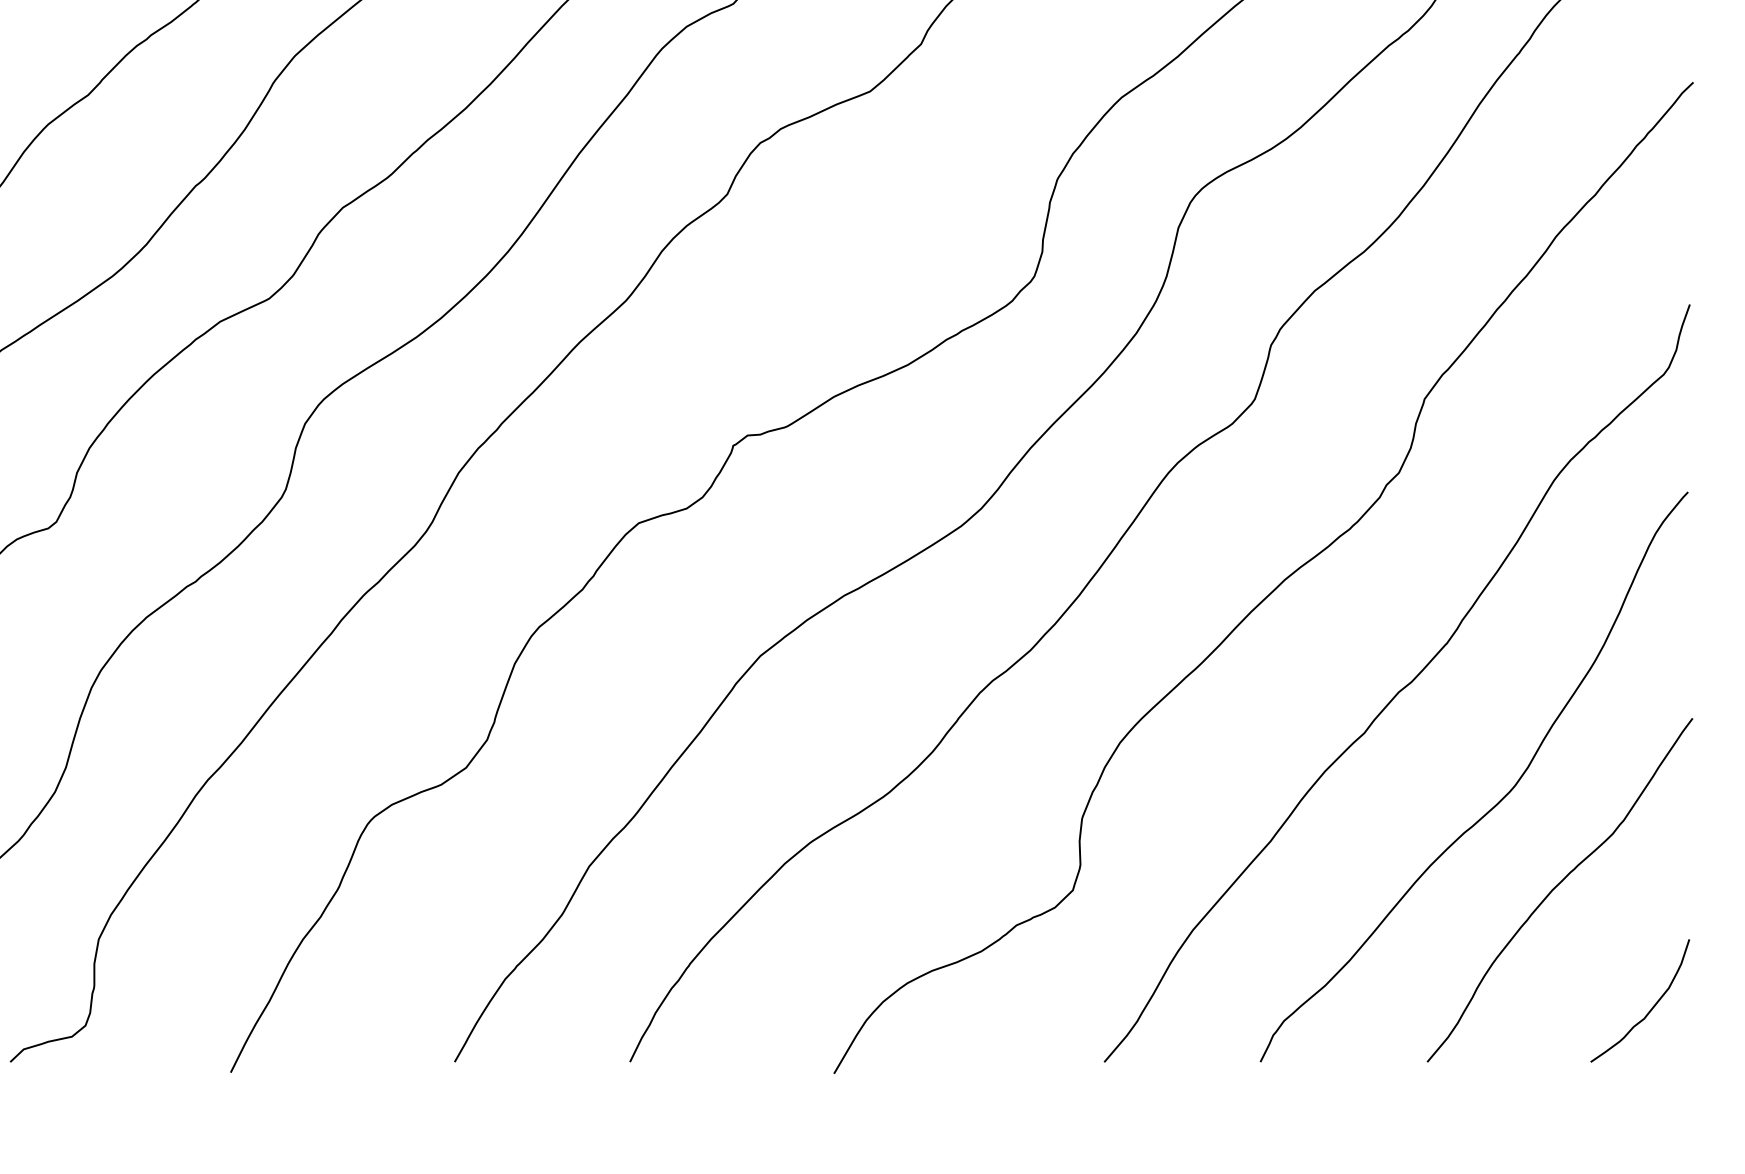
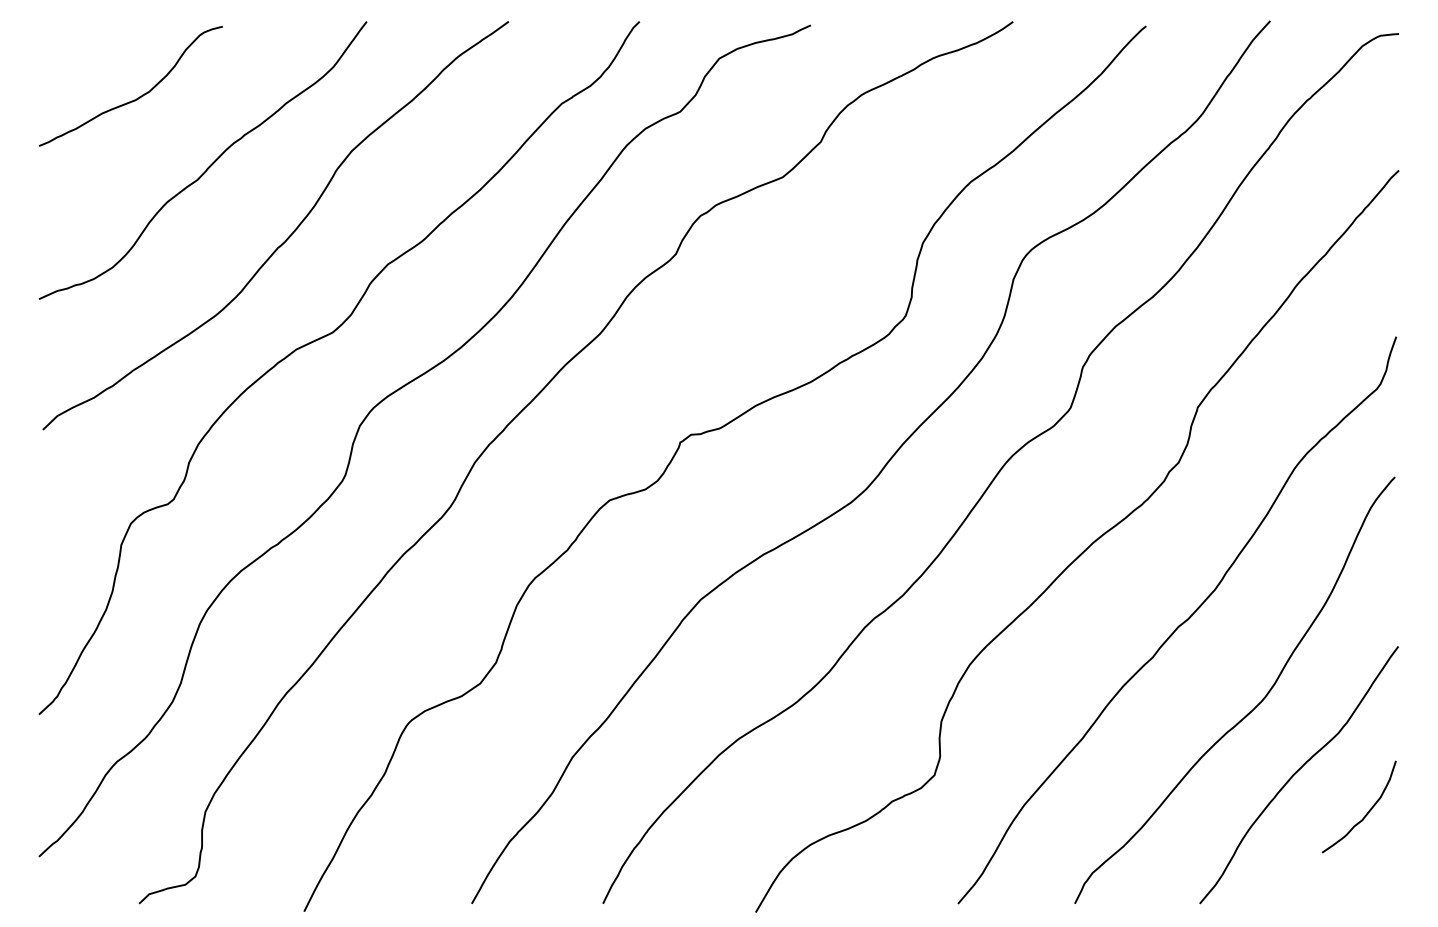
curve: (1649, 1009) -> (1366, 813), moved

